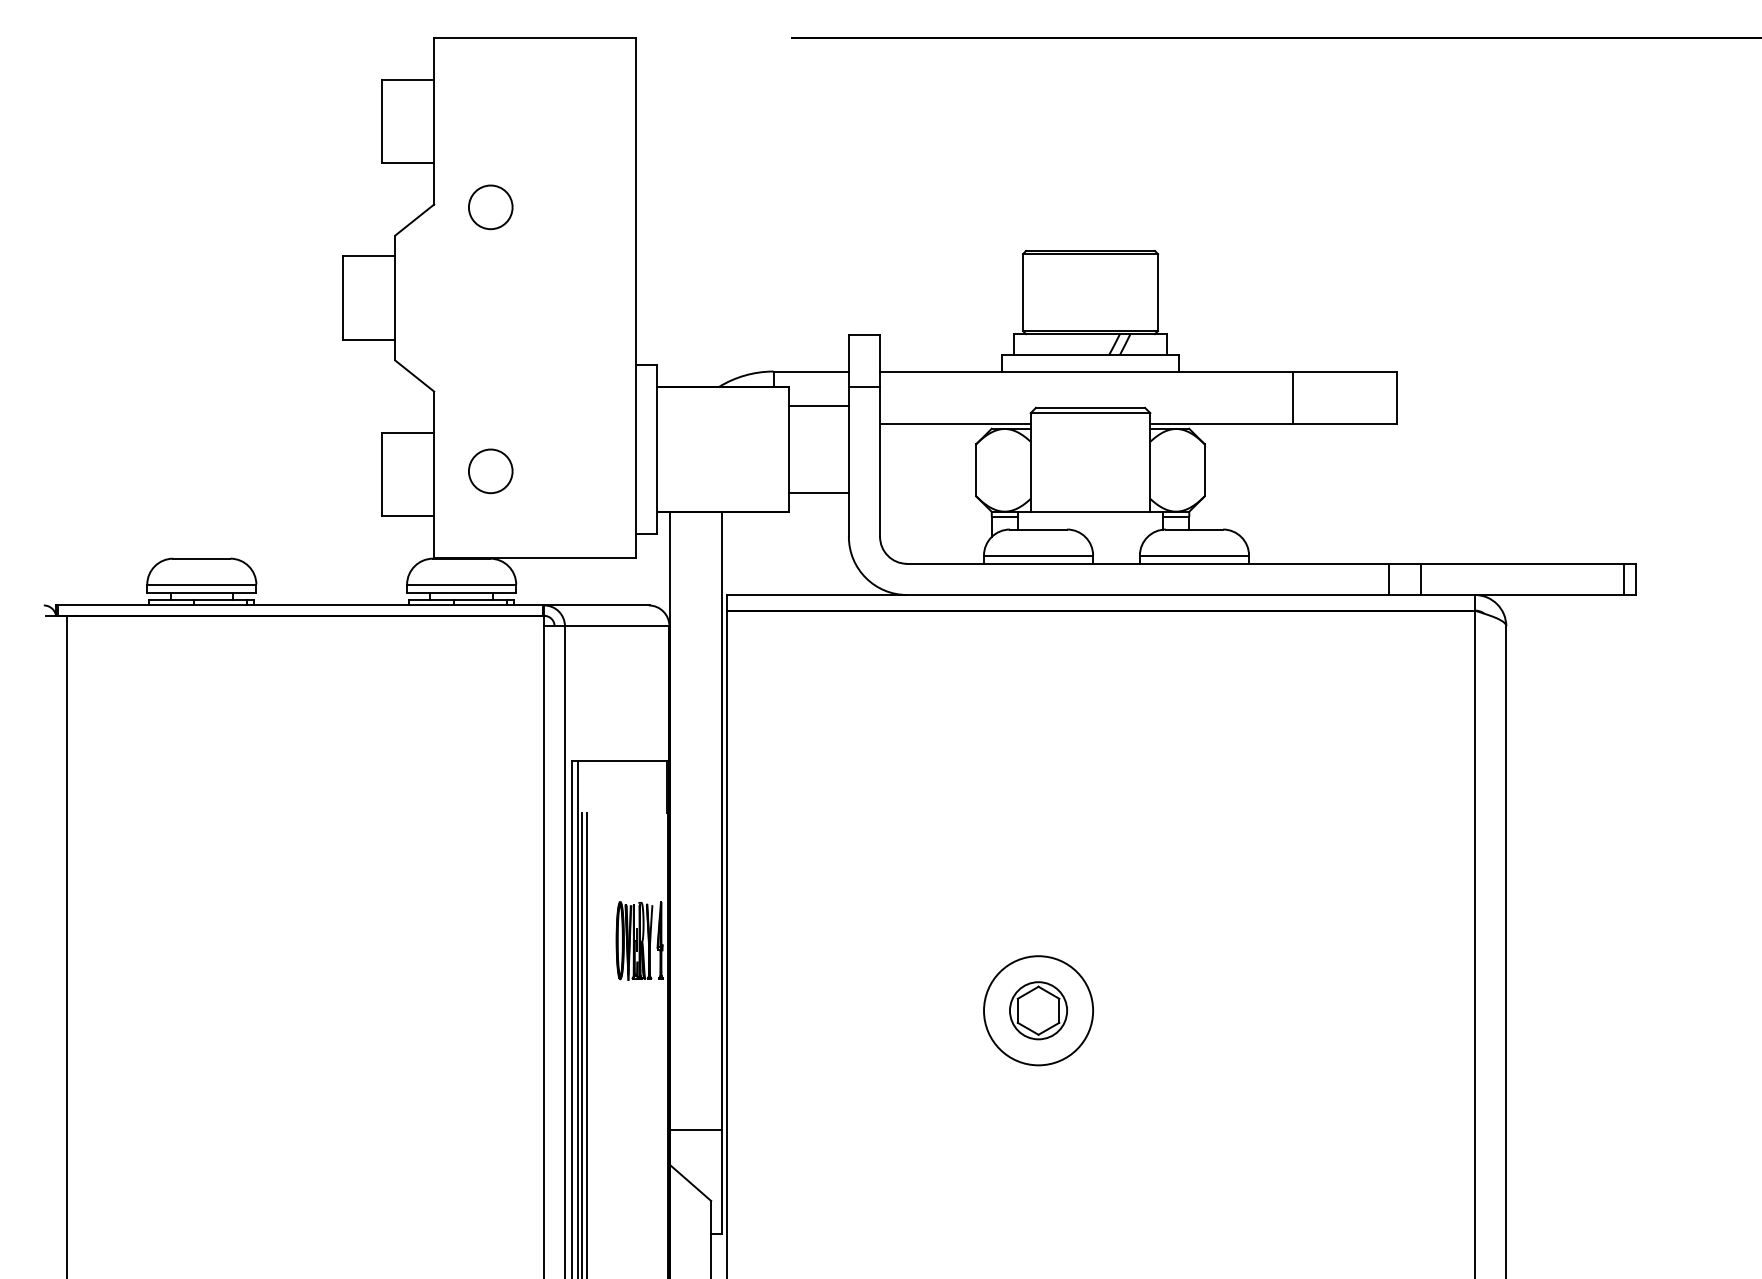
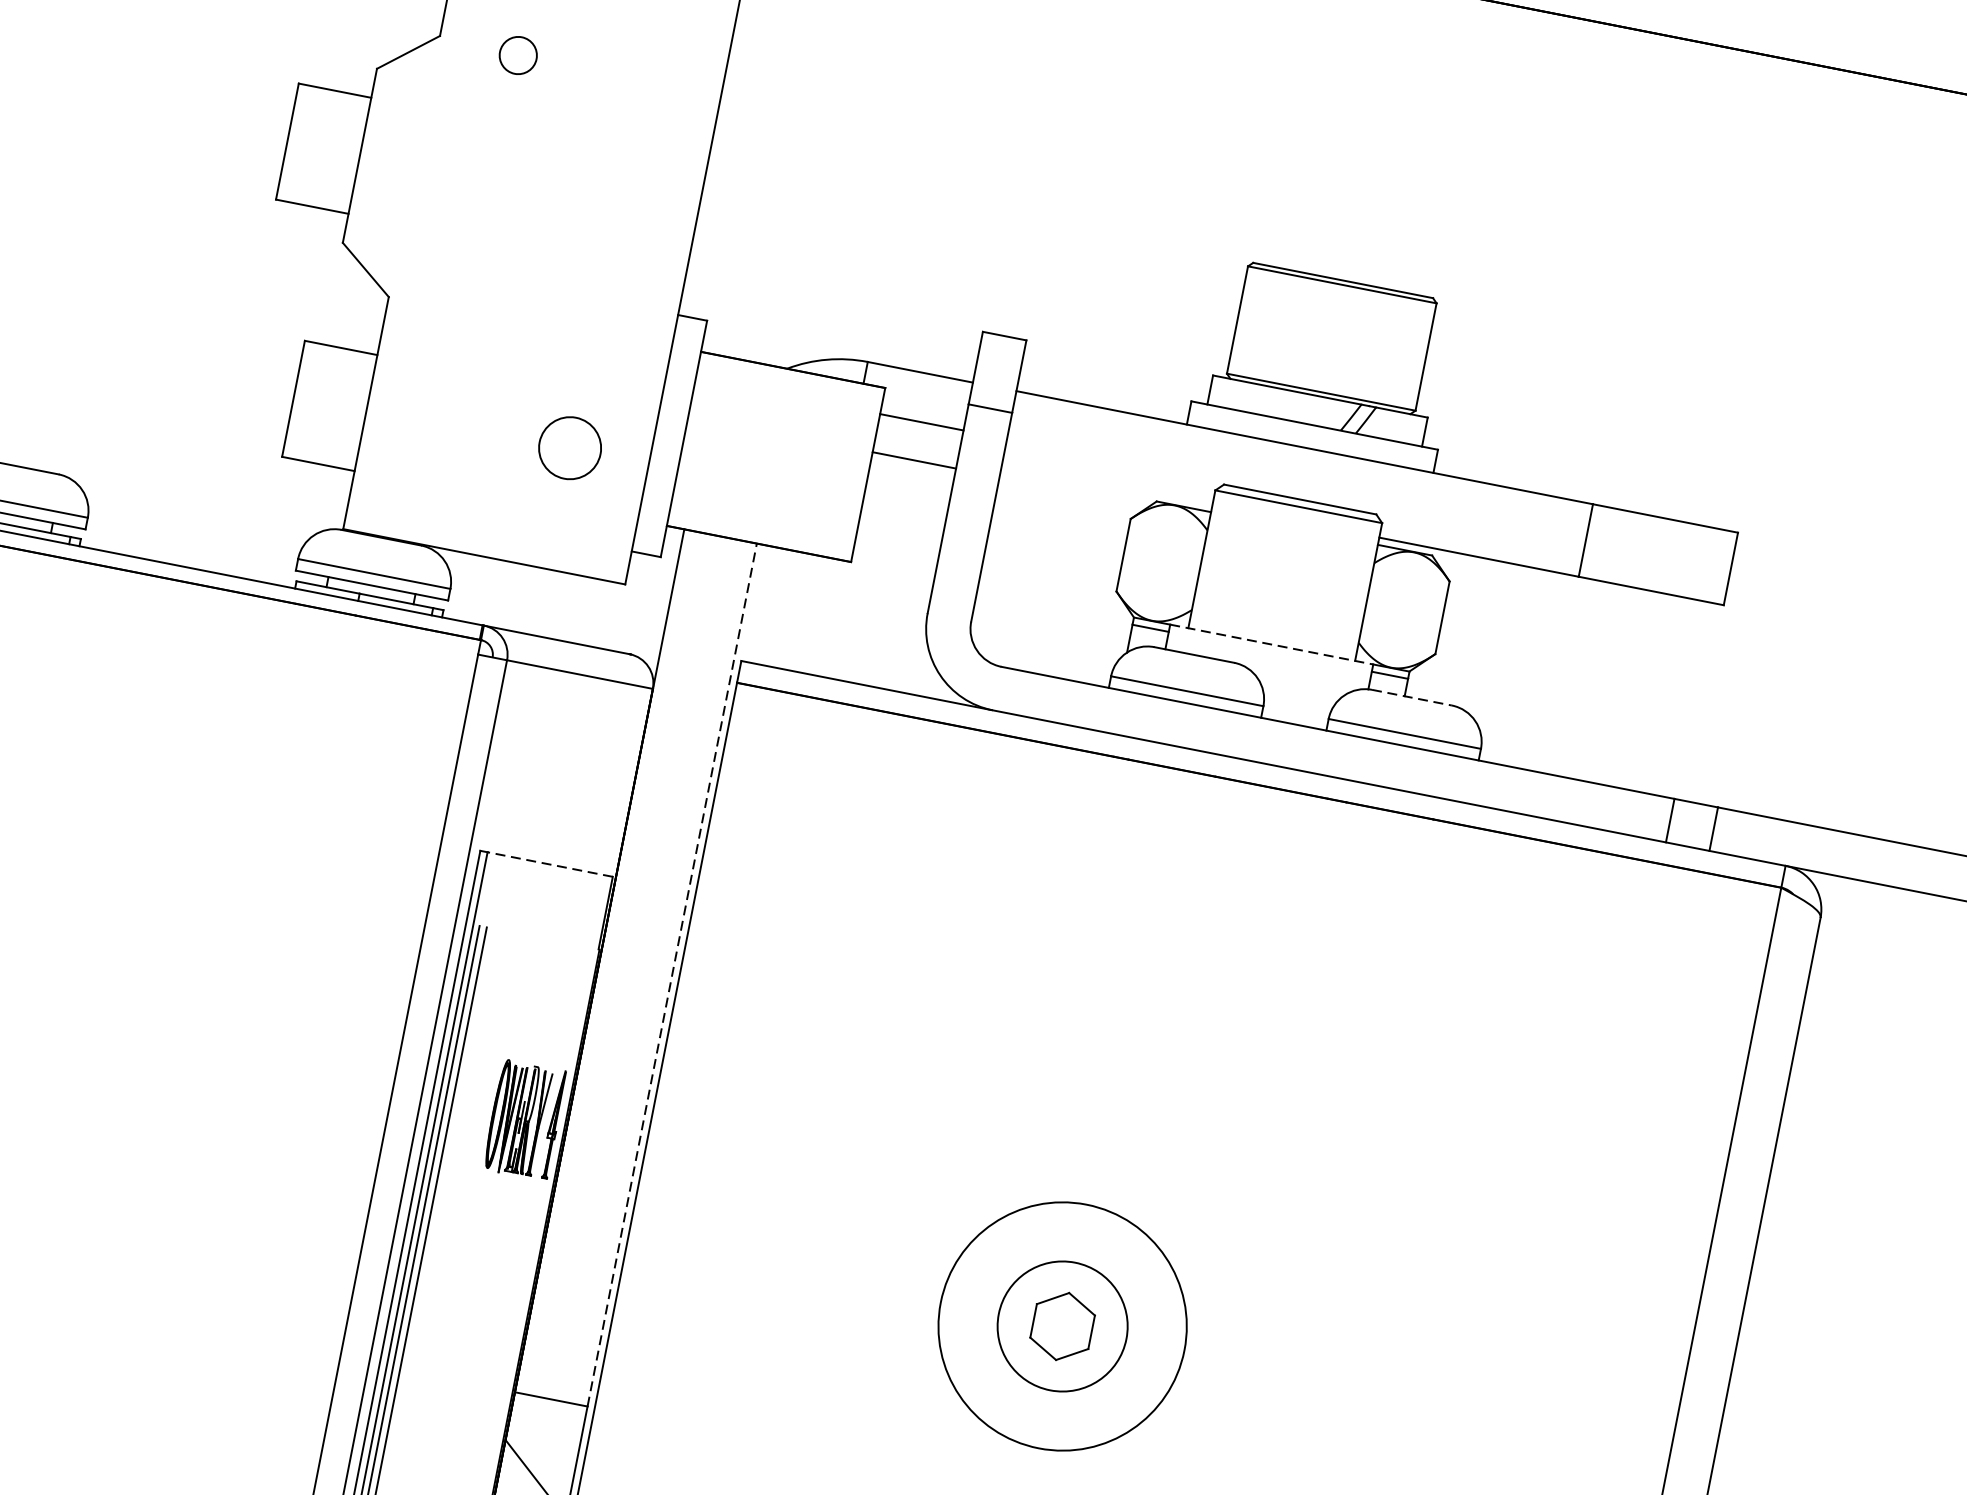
circle: (490, 207) -> (517, 55), size x0.6
line: (955, 423) -> (1107, 484), removed
circle: (490, 471) -> (569, 448), moved
line: (818, 493) -> (913, 460), moved
line: (1090, 511) -> (1271, 644), solid -> dashed
line: (1194, 529) -> (1411, 697), solid -> dashed
line: (622, 761) -> (550, 864), solid -> dashed
line: (721, 820) -> (672, 974), solid -> dashed
circle: (1038, 1010) -> (1062, 1326), size x1.6
circle: (1038, 1010) -> (1062, 1326), size x1.6

